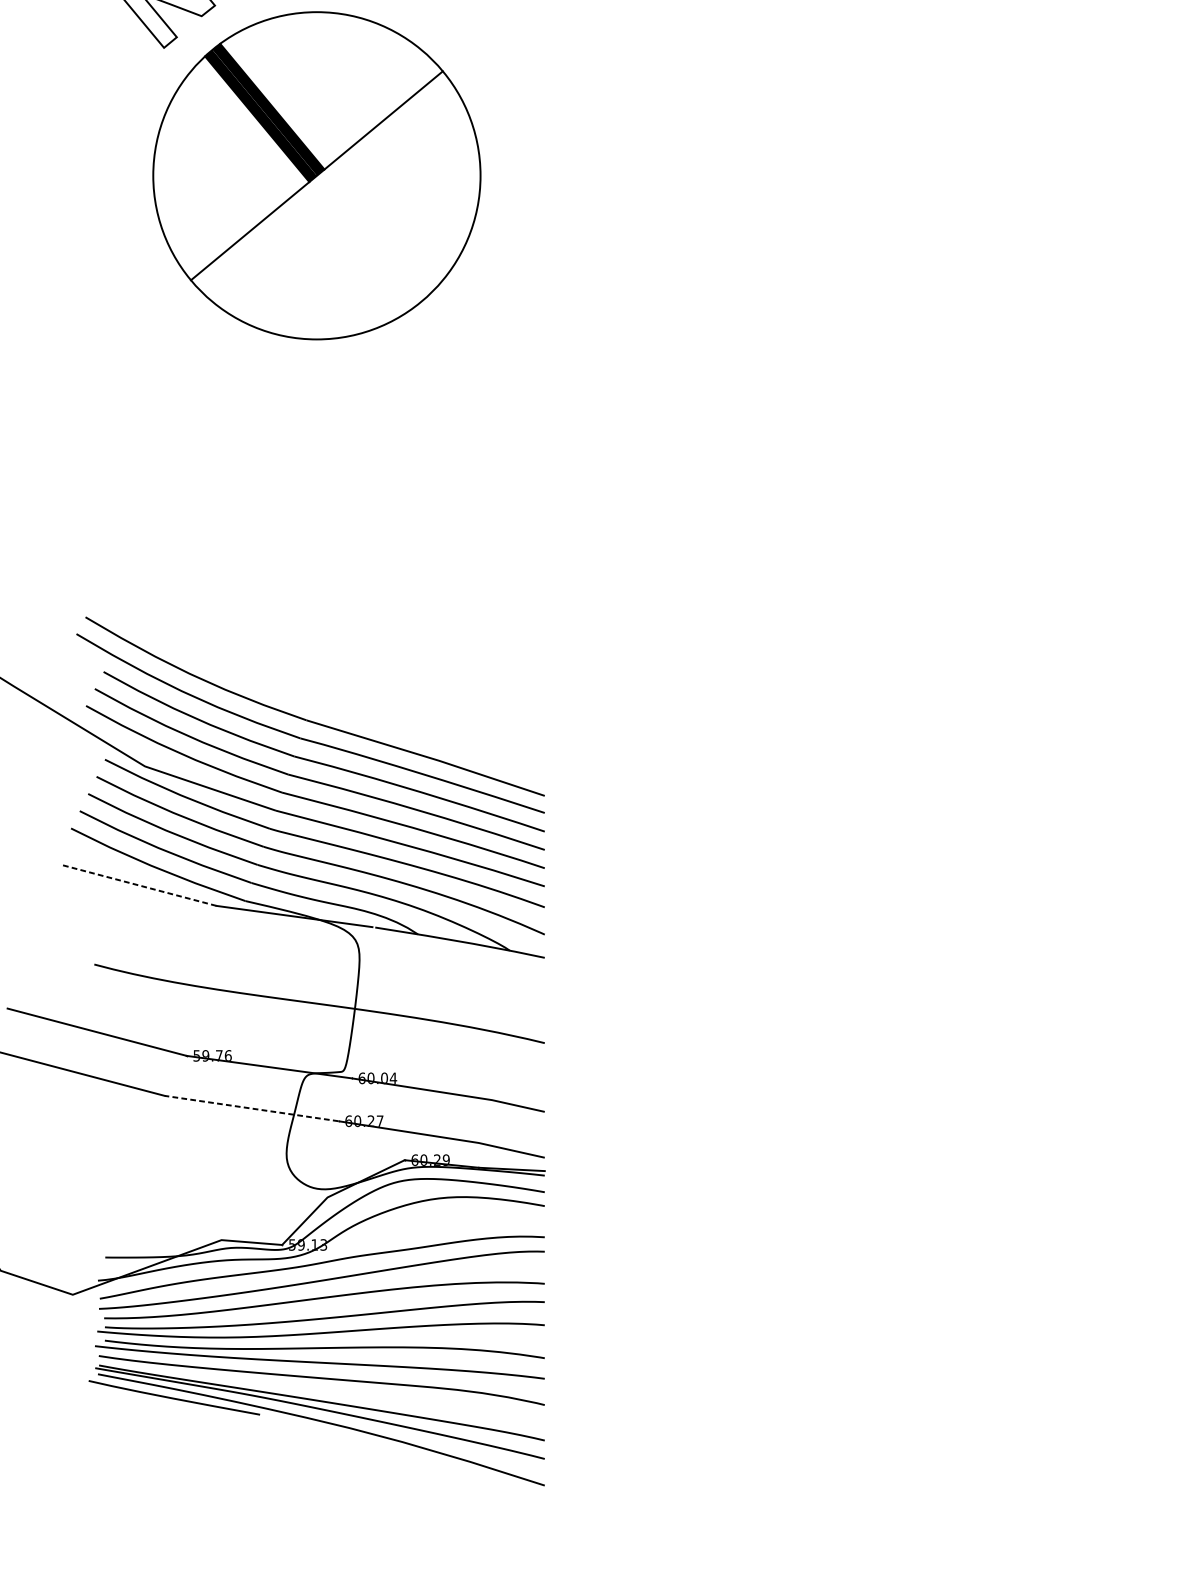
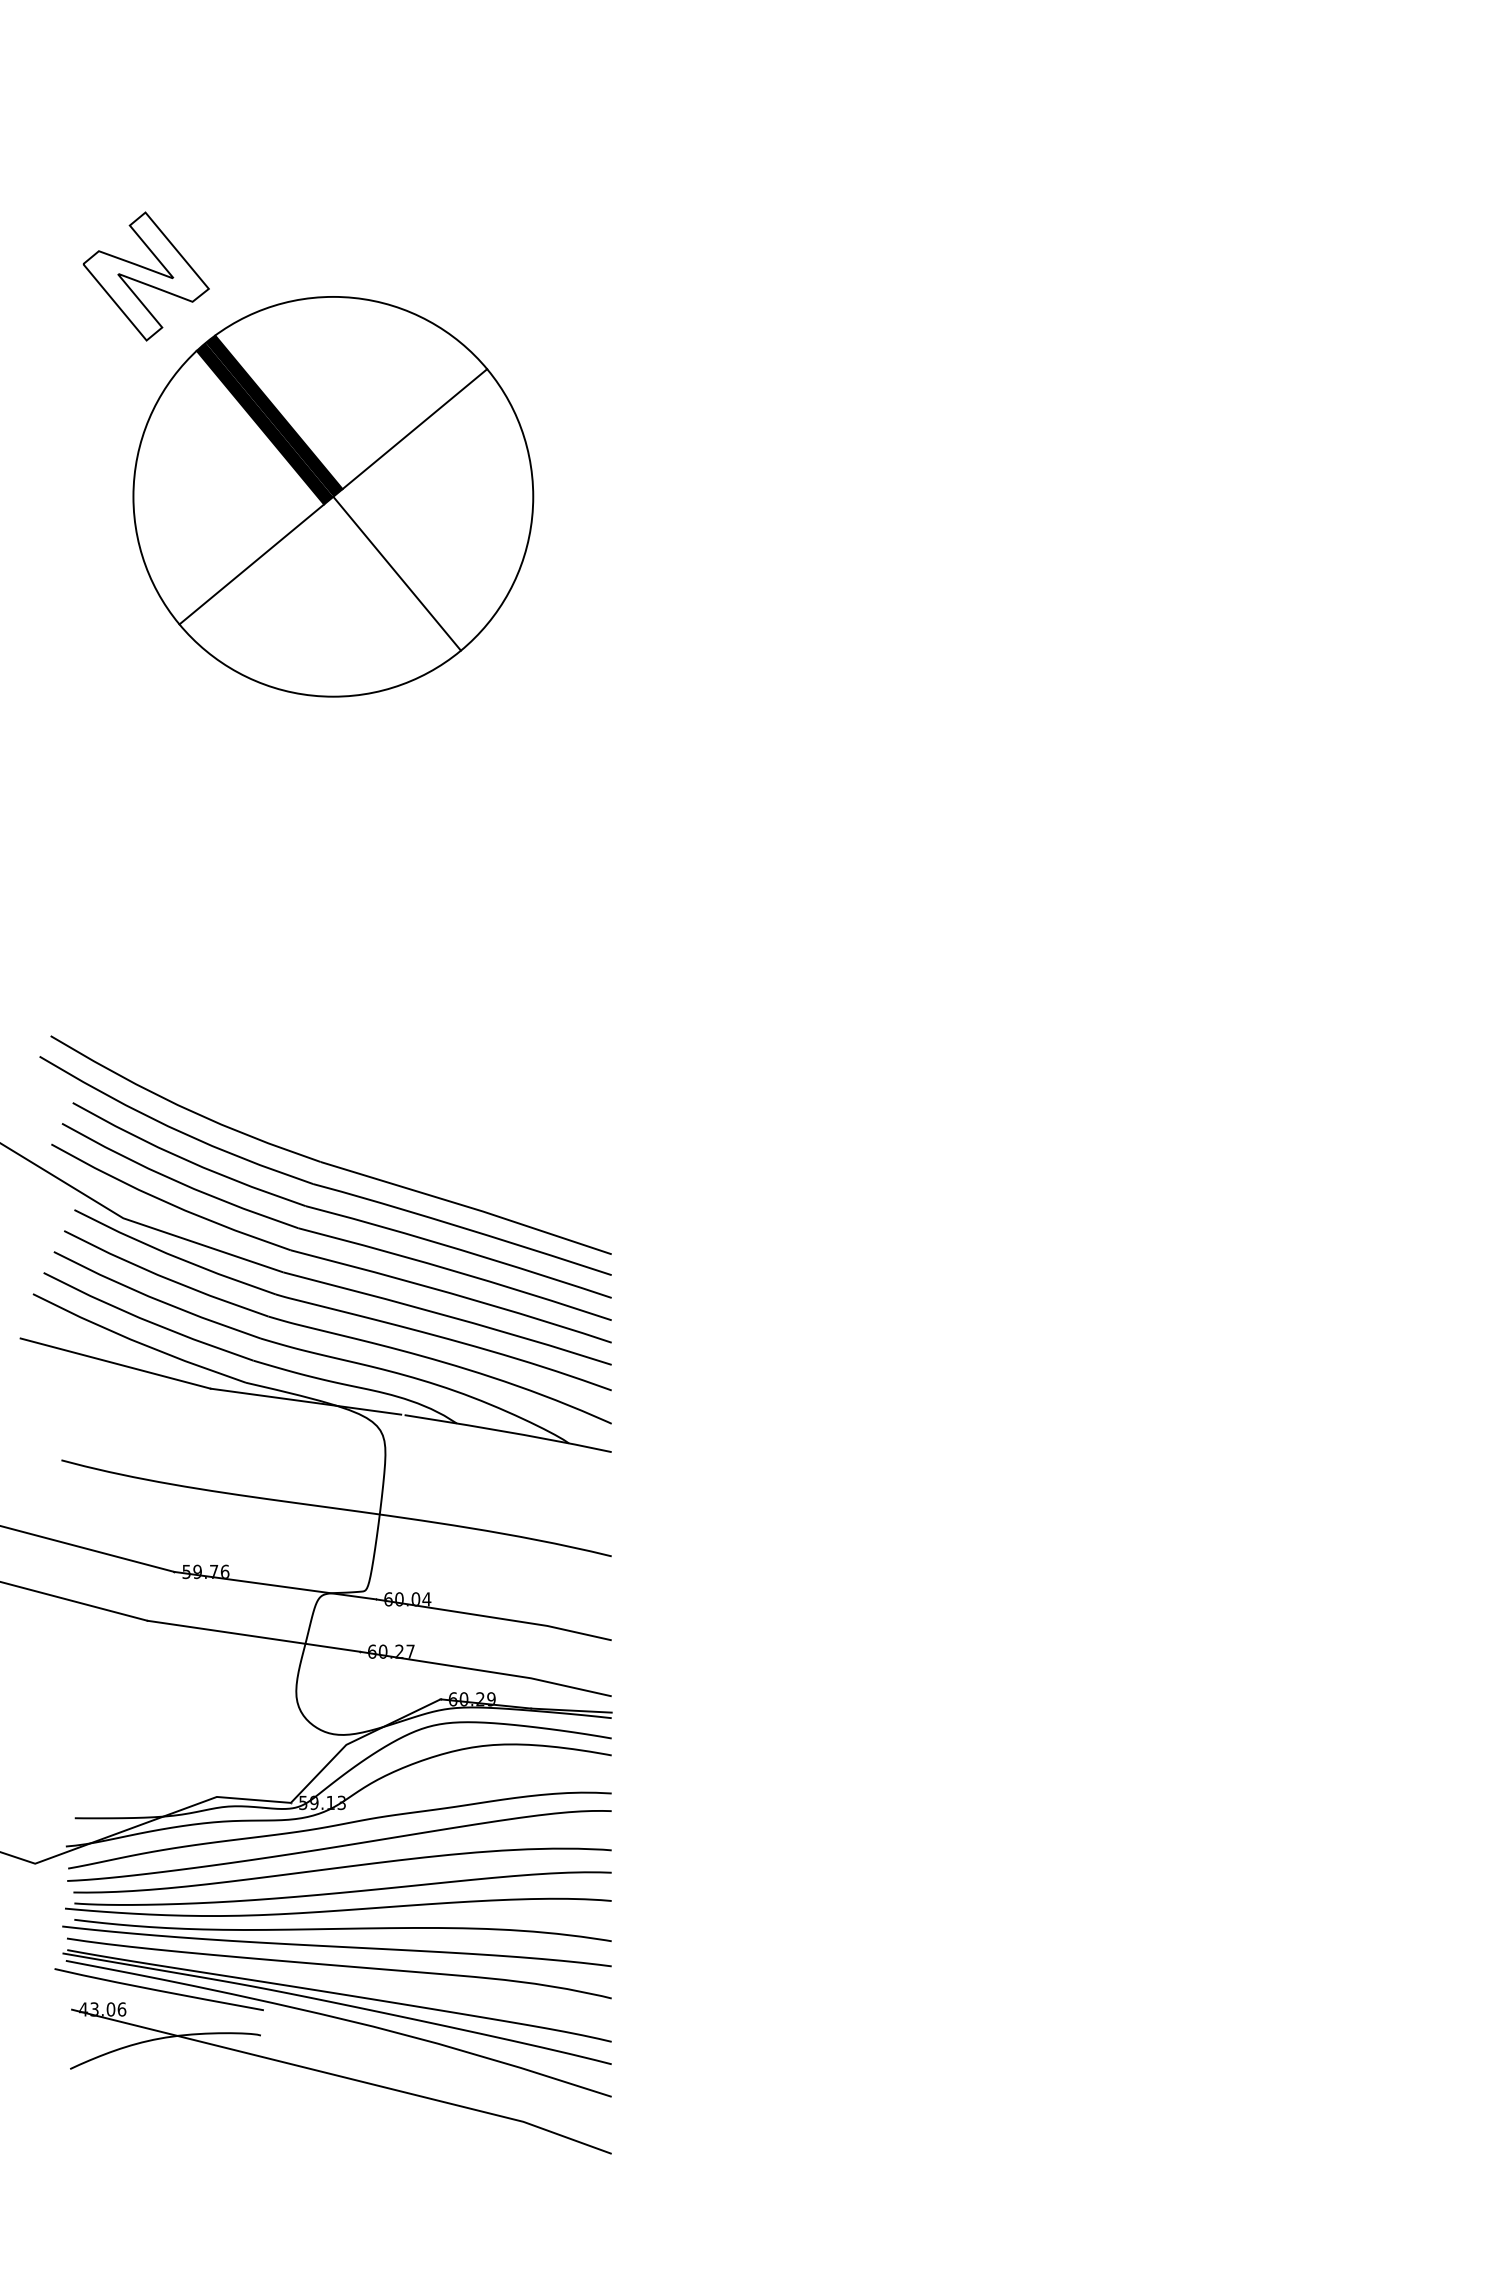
line: (368, 238) -> (396, 573), added
line: (138, 885) -> (115, 1363), dashed -> solid
line: (251, 1108) -> (253, 1636), dashed -> solid
part: (322, 1470) -> (340, 2078), added

